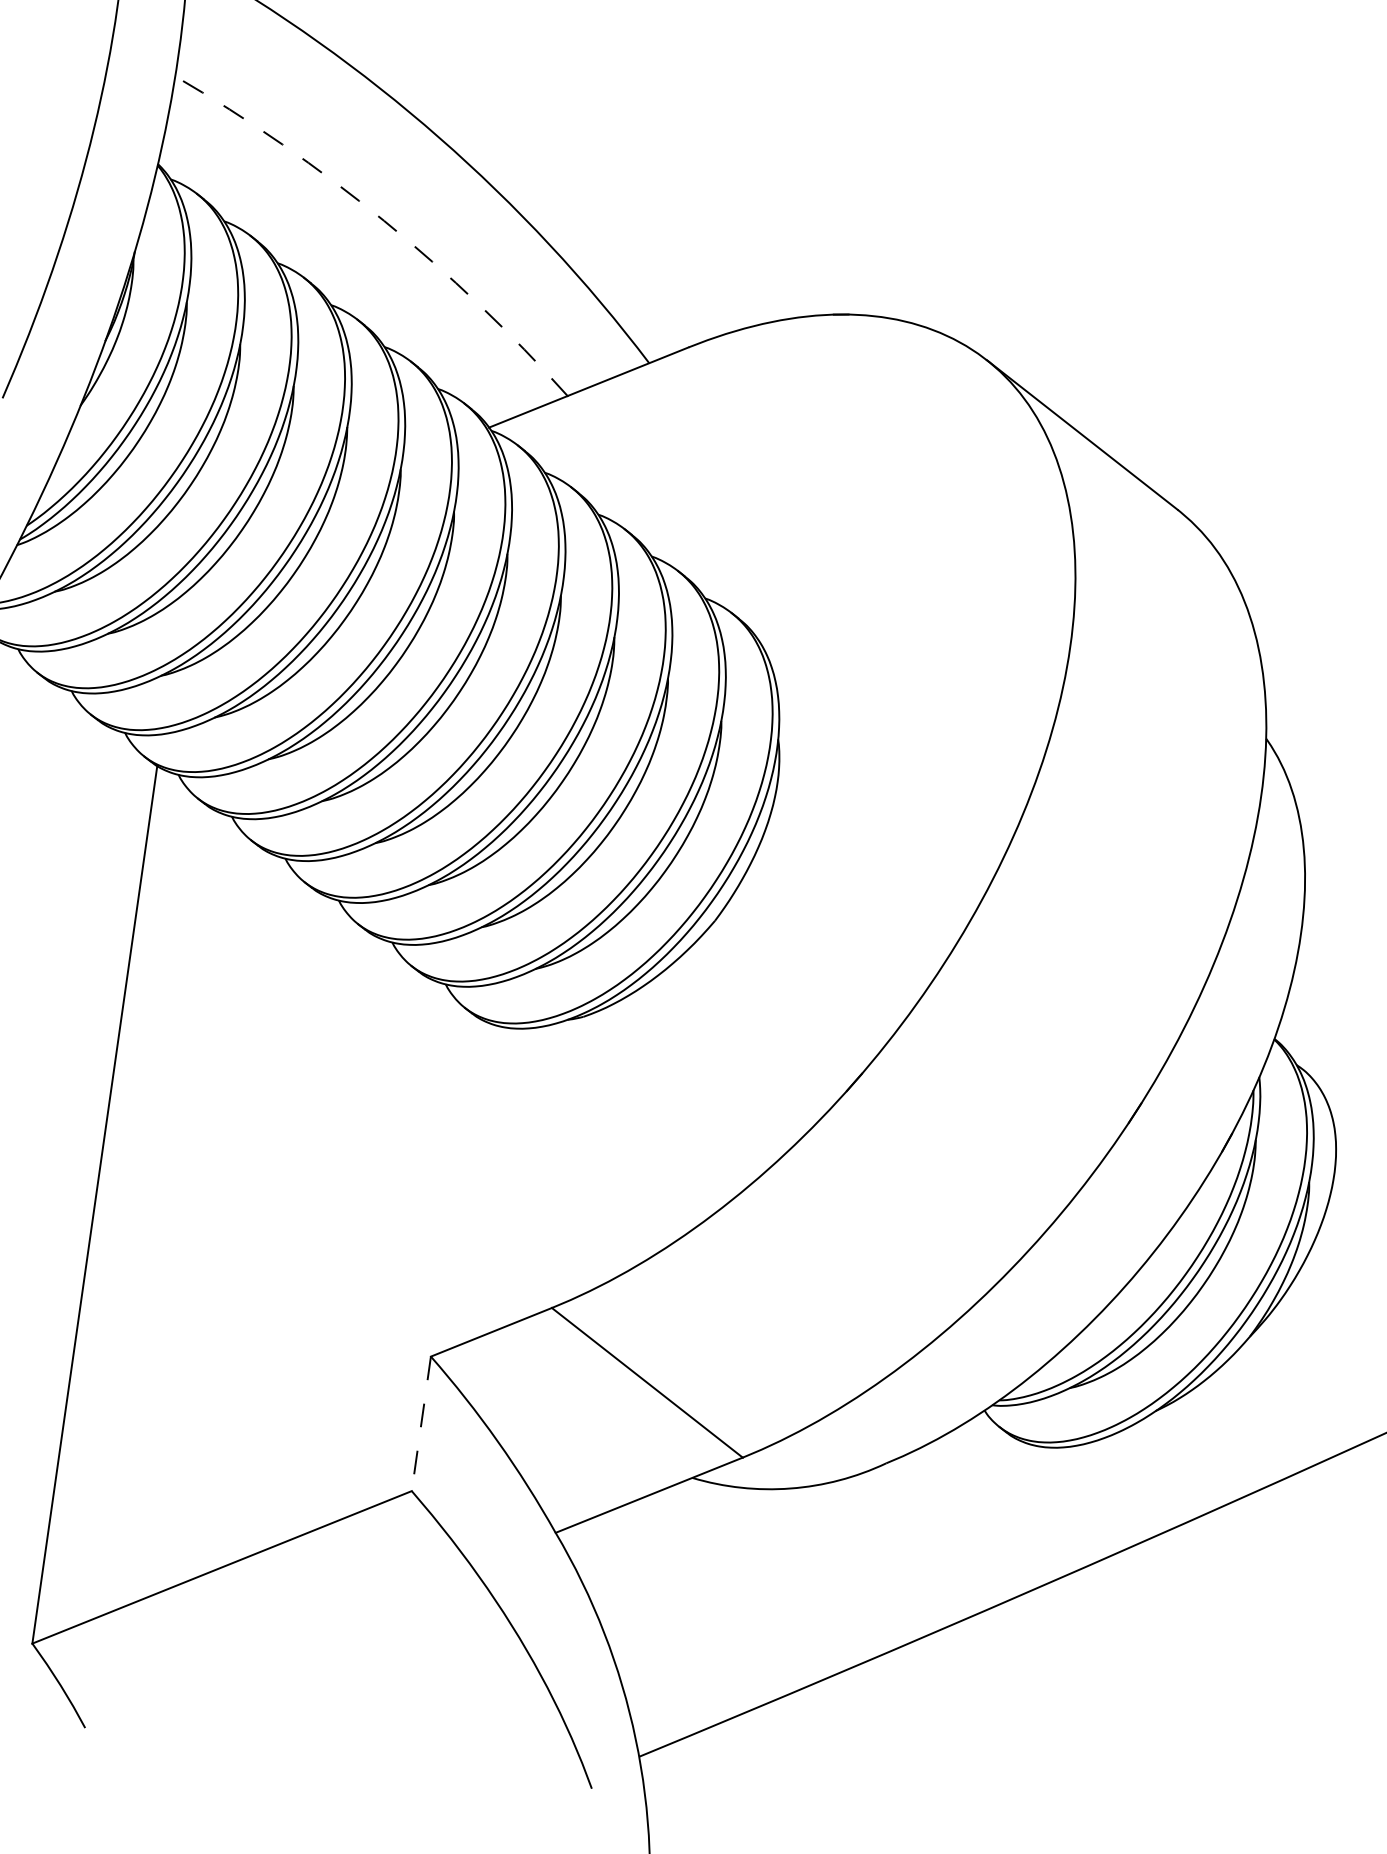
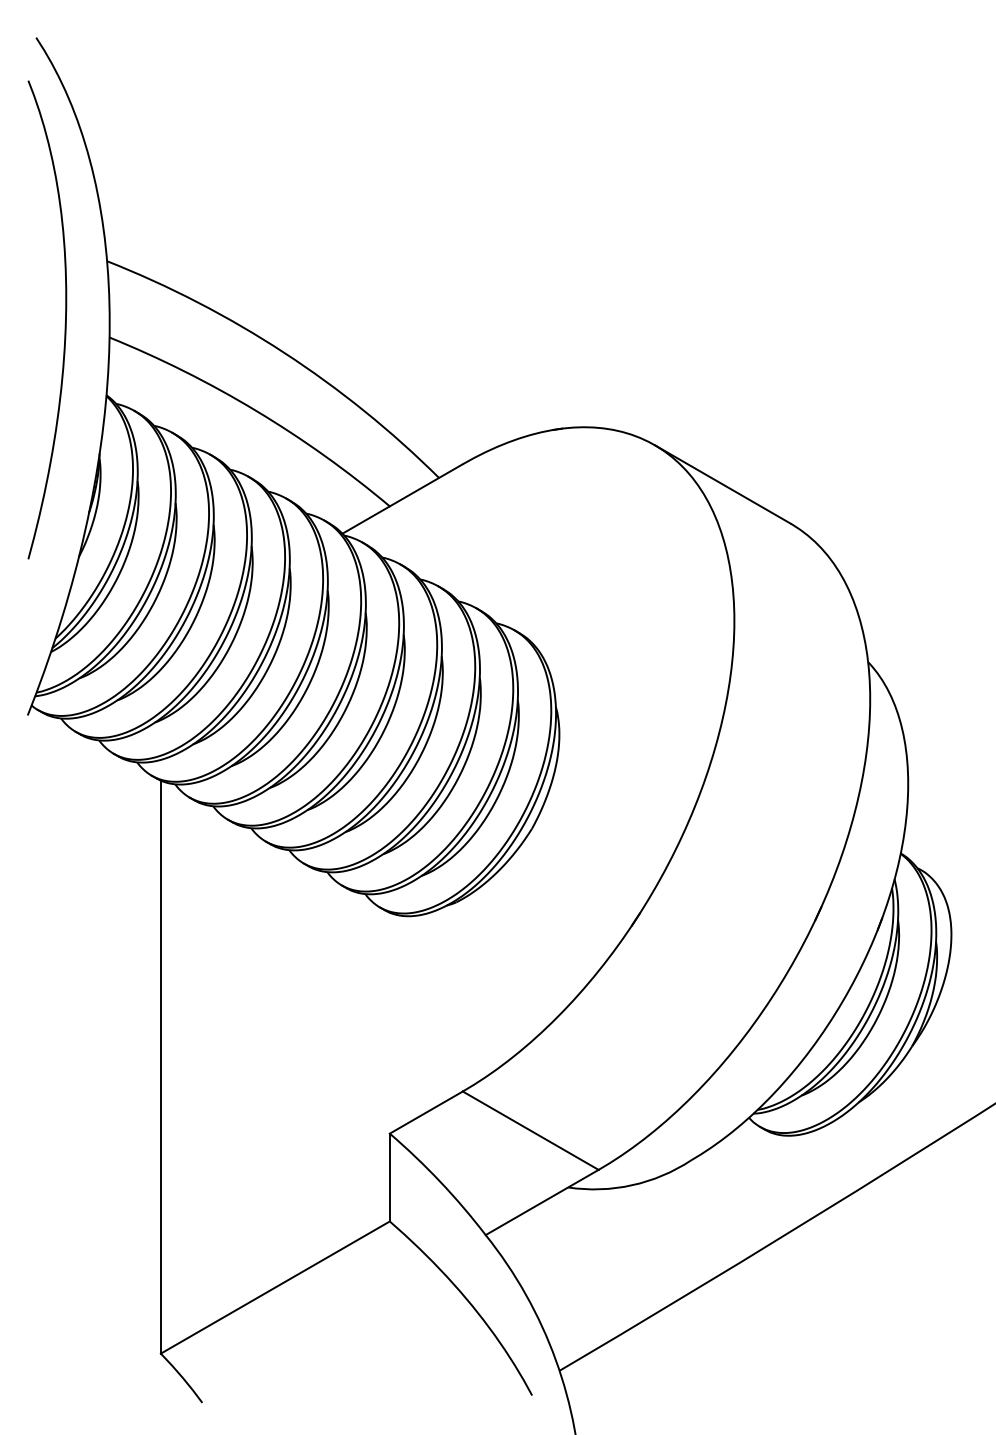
arc: (384, 220) -> (256, 410), dashed -> solid
line: (420, 1423) -> (389, 1177), dashed -> solid

